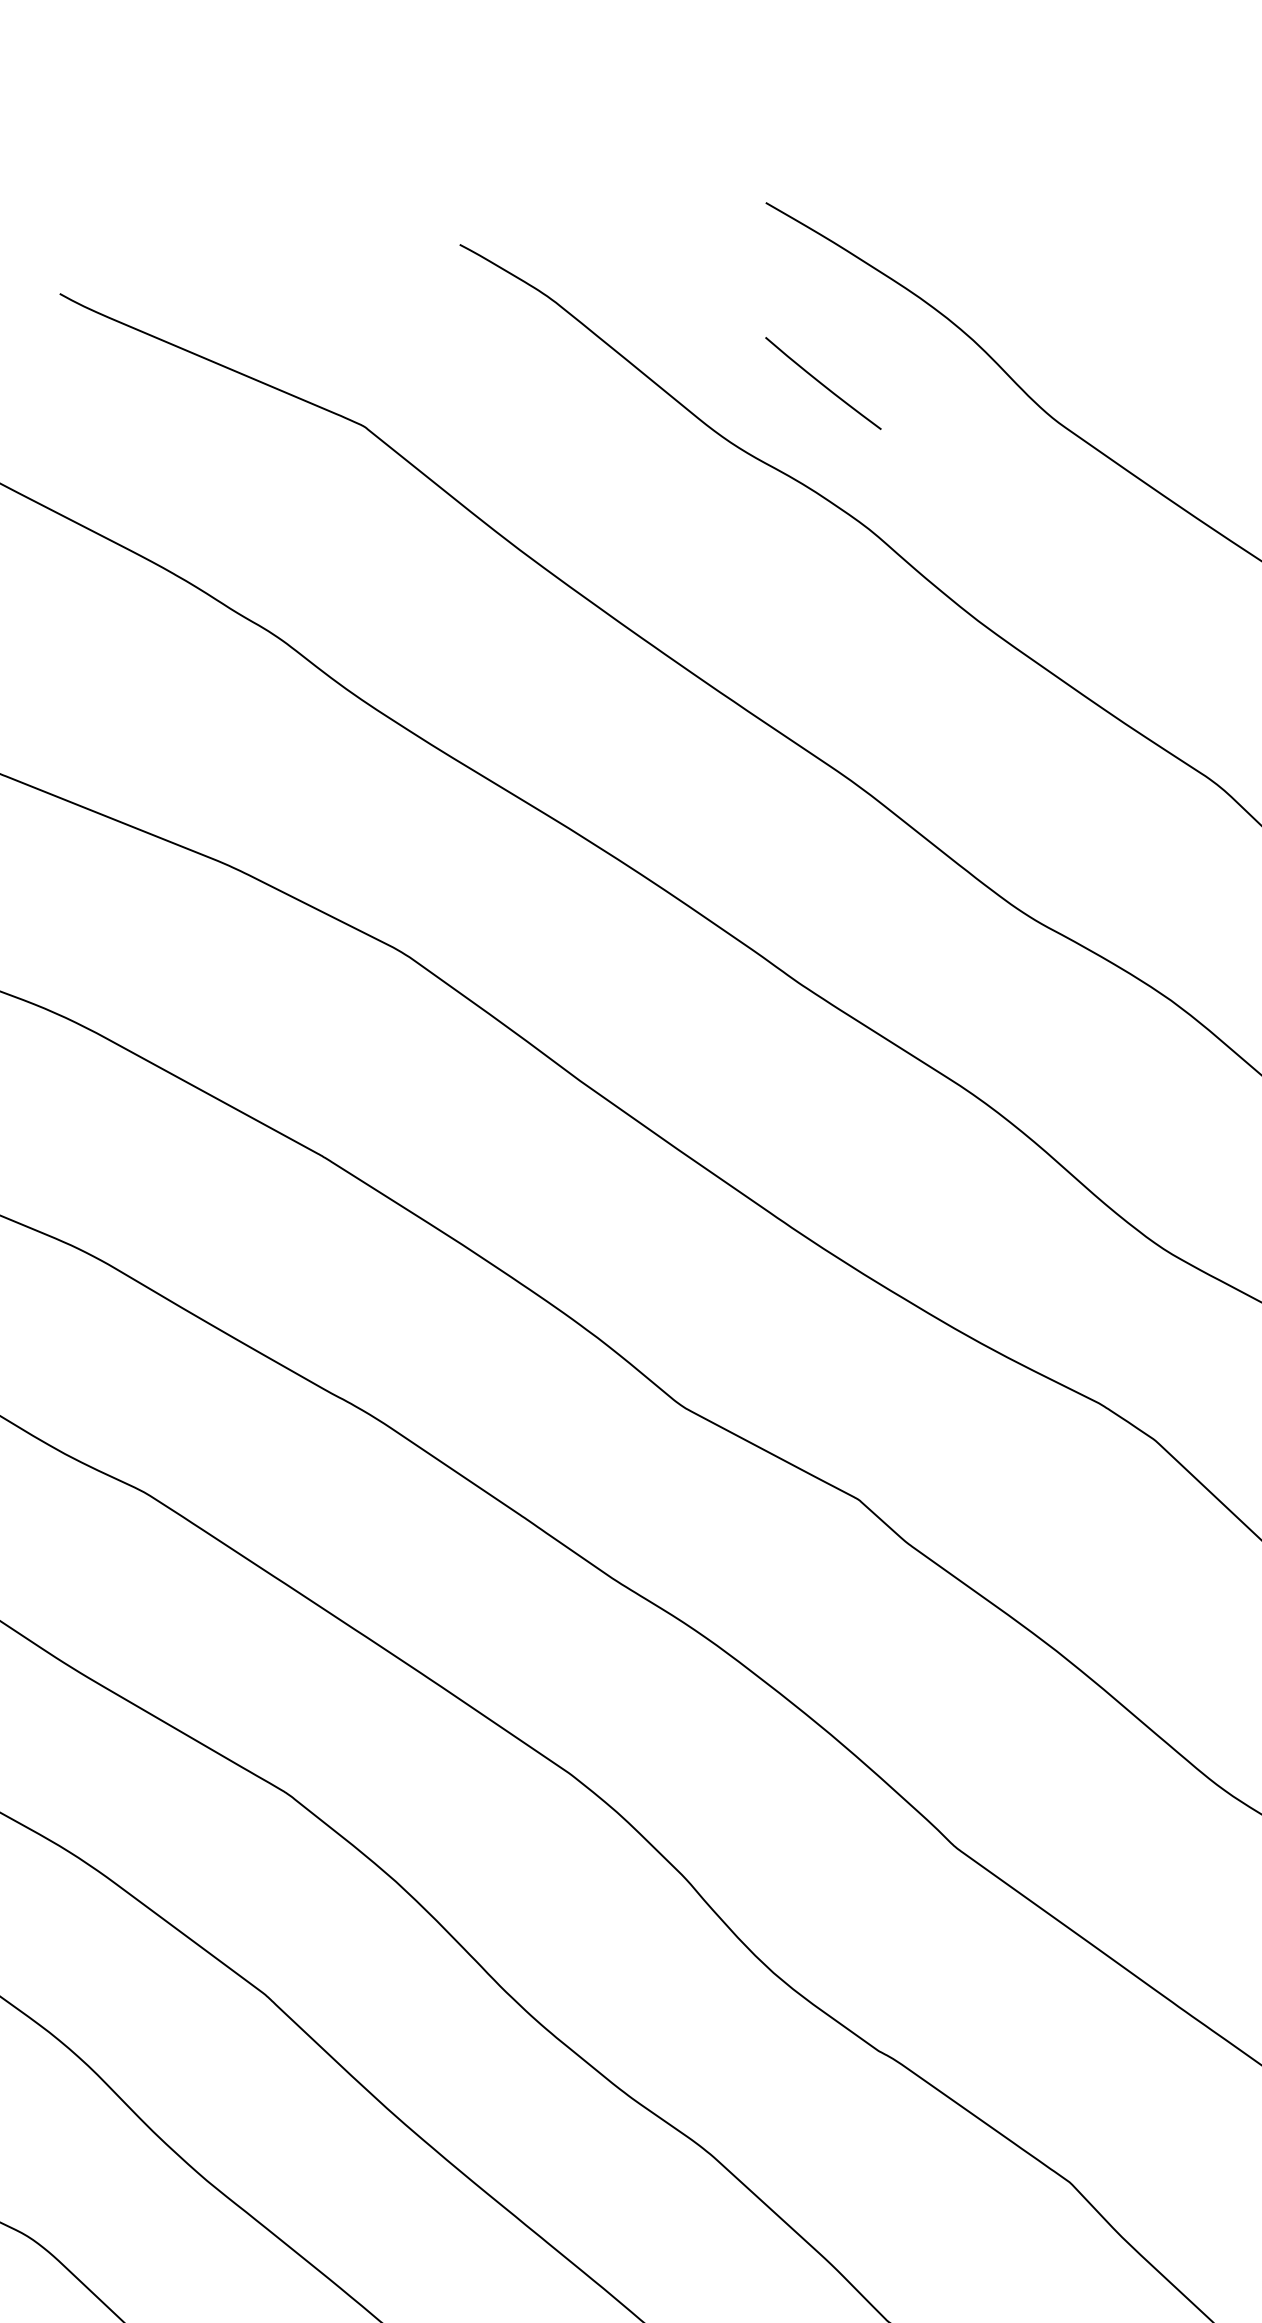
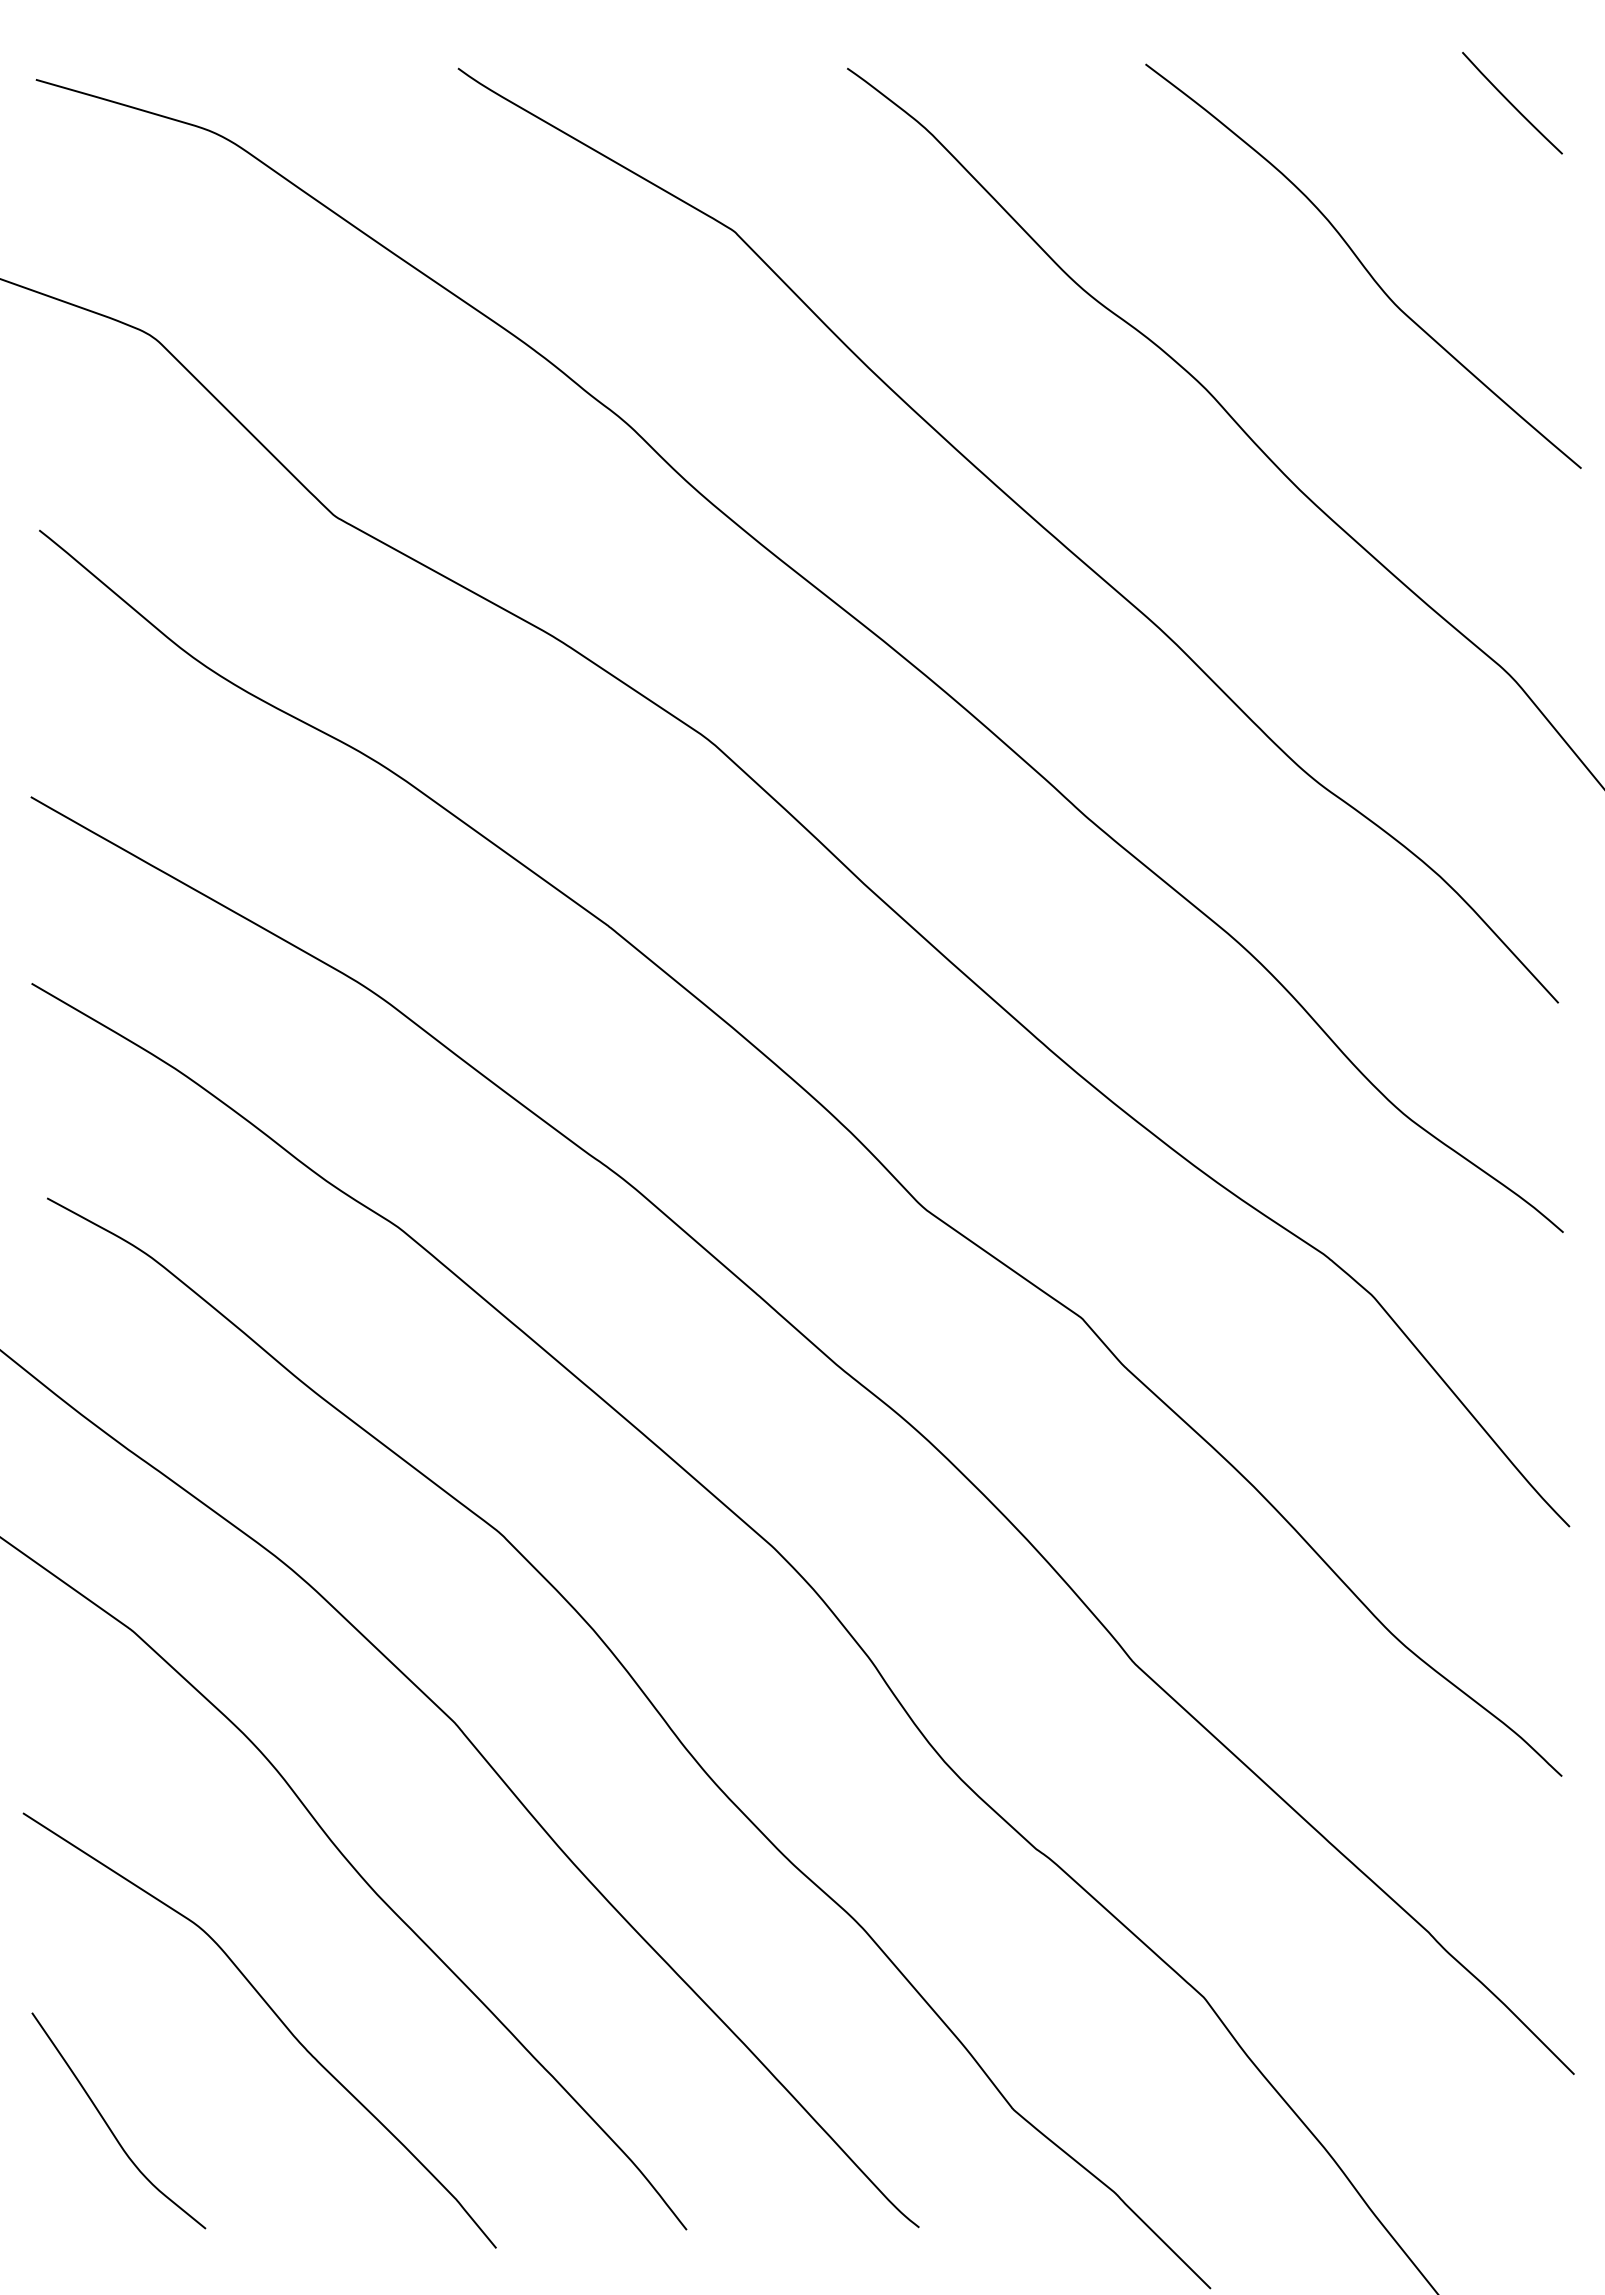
curve: (823, 383) -> (1512, 103), moved

